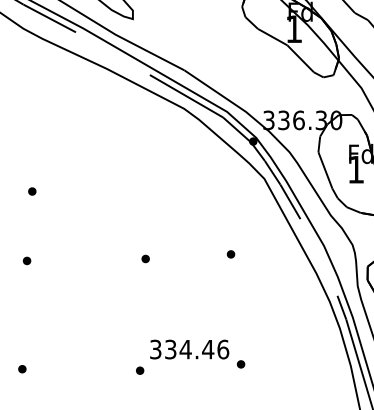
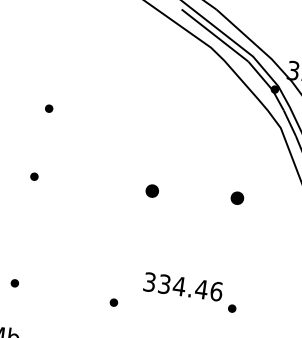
part: (230, 254) -> (236, 198), size x1.6
part: (145, 258) -> (152, 190), size x1.6
part: (140, 370) -> (114, 302), moved

